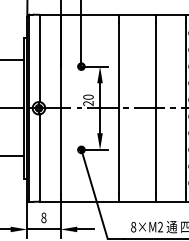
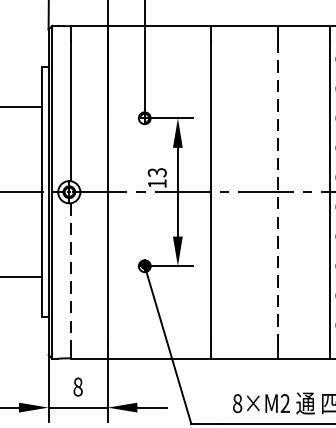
text: (88, 100) -> (157, 178), 20 -> 13
line: (156, 108) -> (278, 192), solid -> dashed
line: (39, 154) -> (70, 274), solid -> dashed

